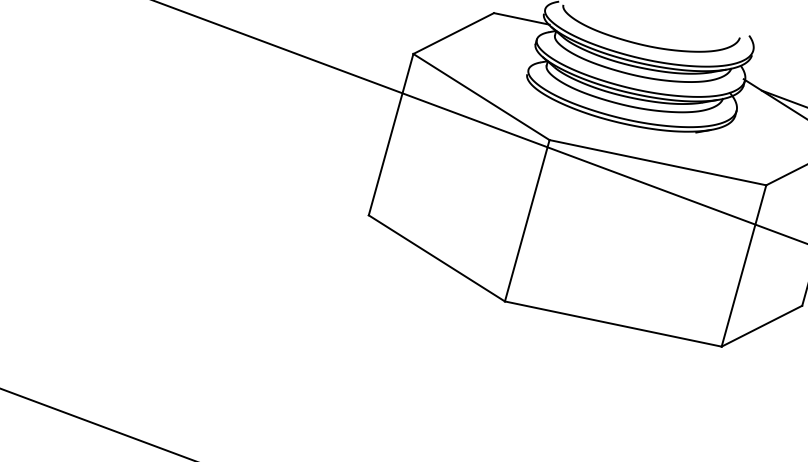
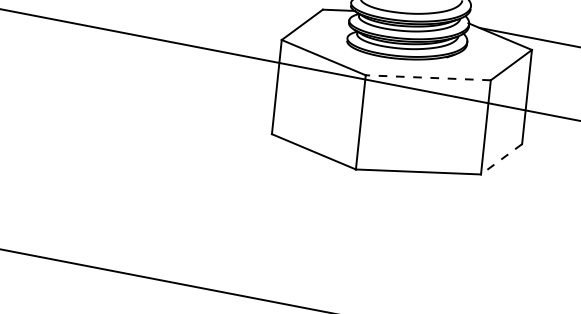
line: (658, 162) -> (428, 77), solid -> dashed
line: (761, 326) -> (501, 159), solid -> dashed

